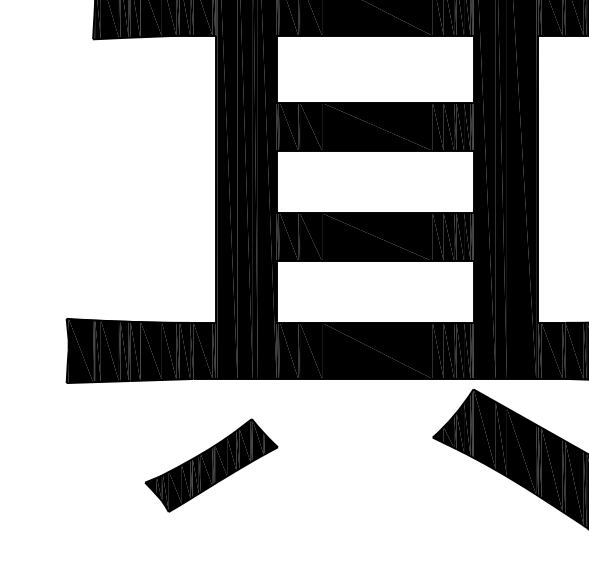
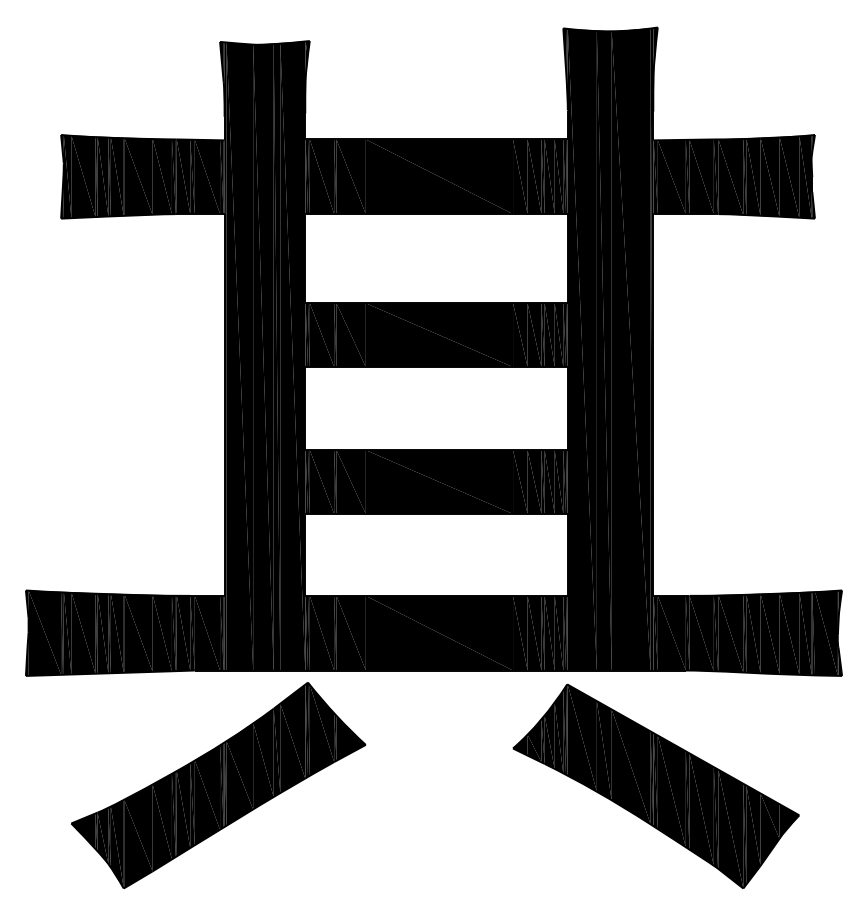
part: (211, 465) -> (218, 785), size x1.67

